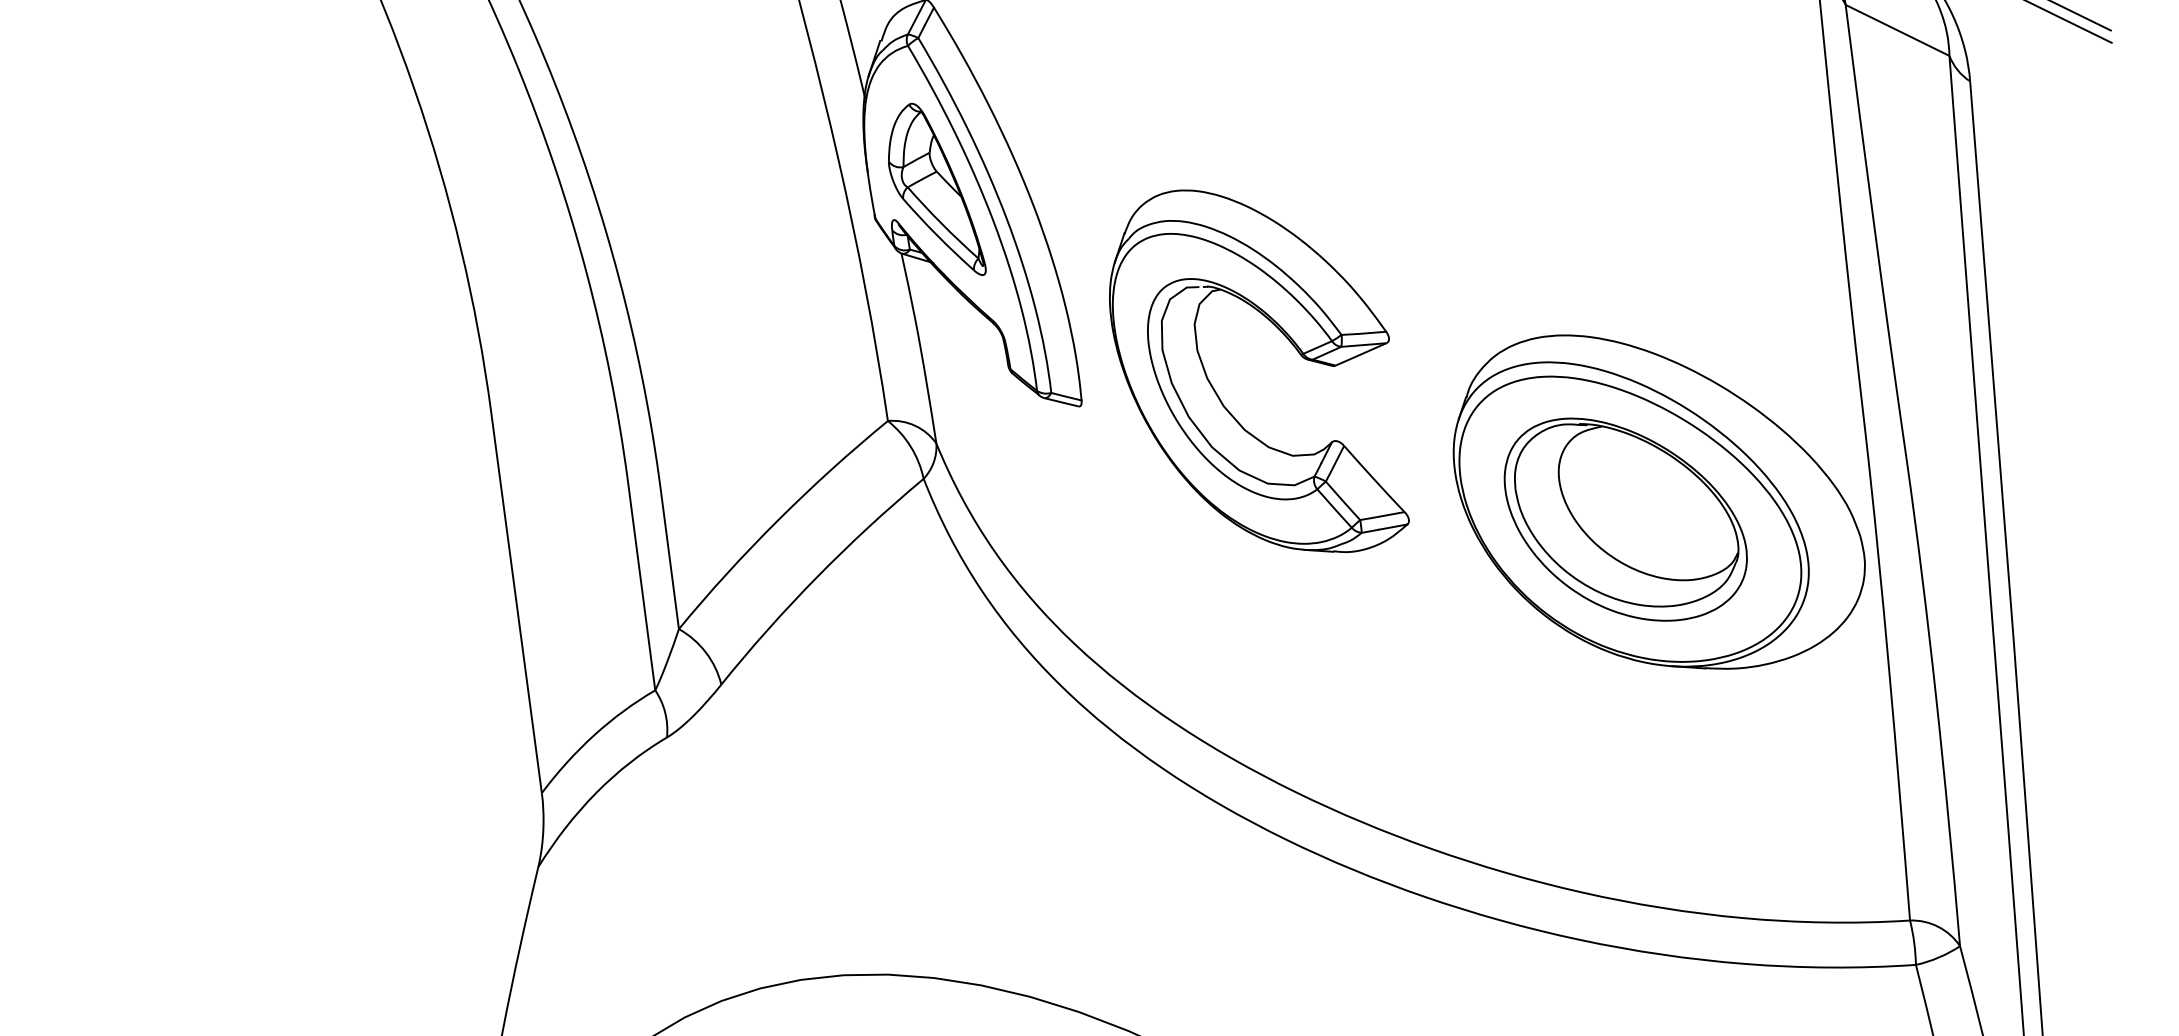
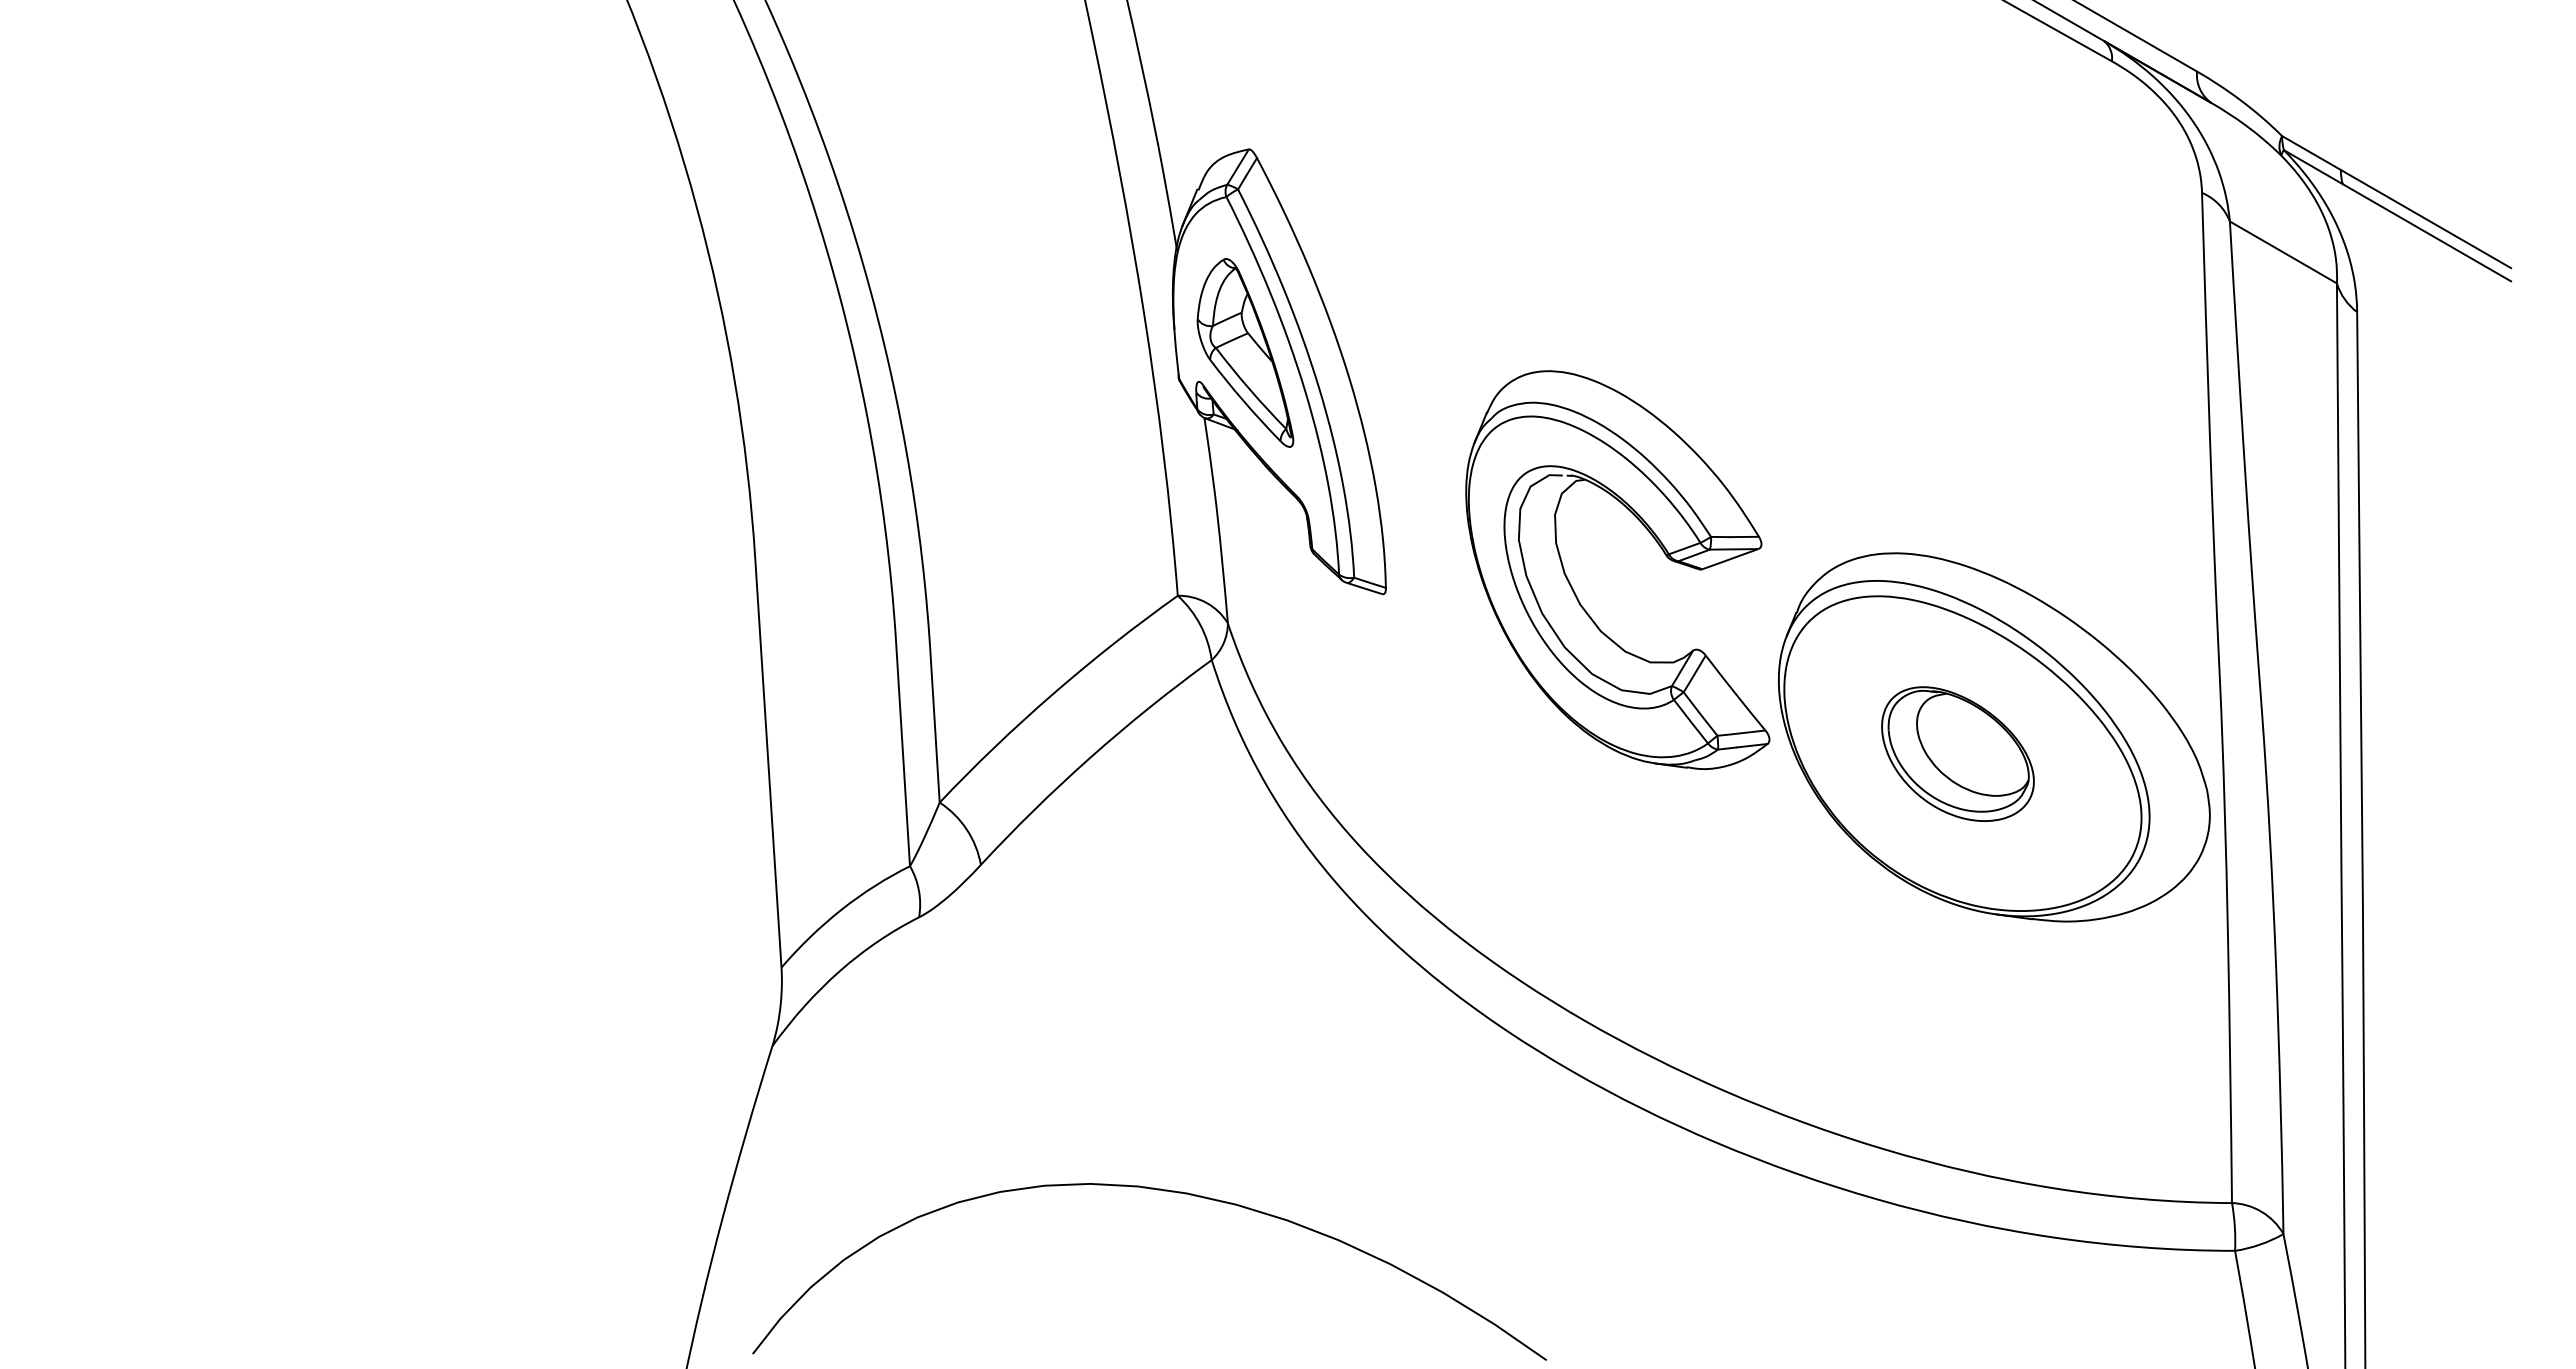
part: (1290, 342) -> (1655, 541), moved
part: (1625, 518) -> (1957, 753), size x0.6

